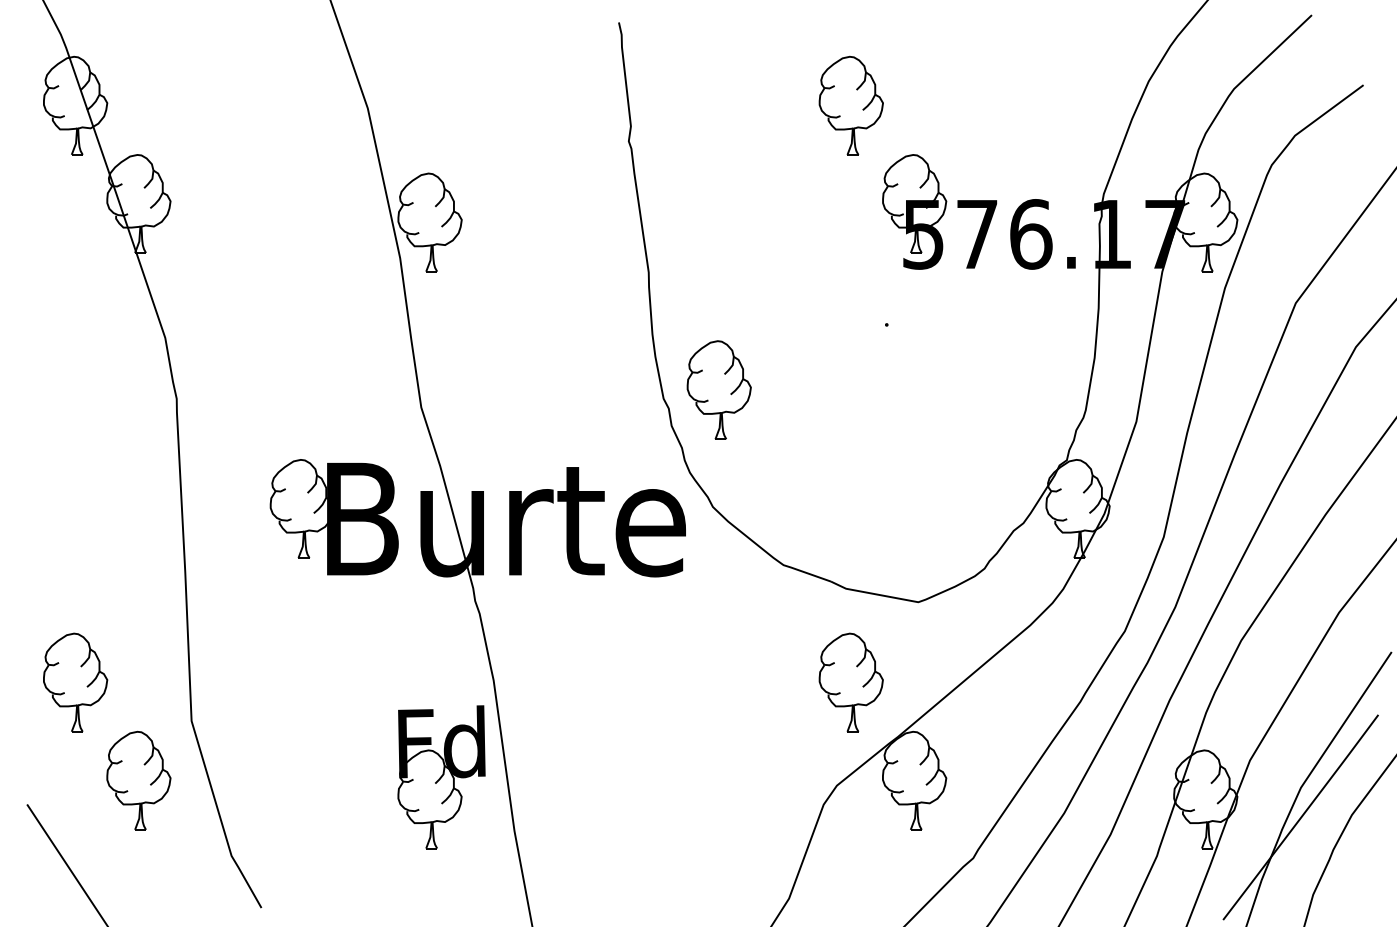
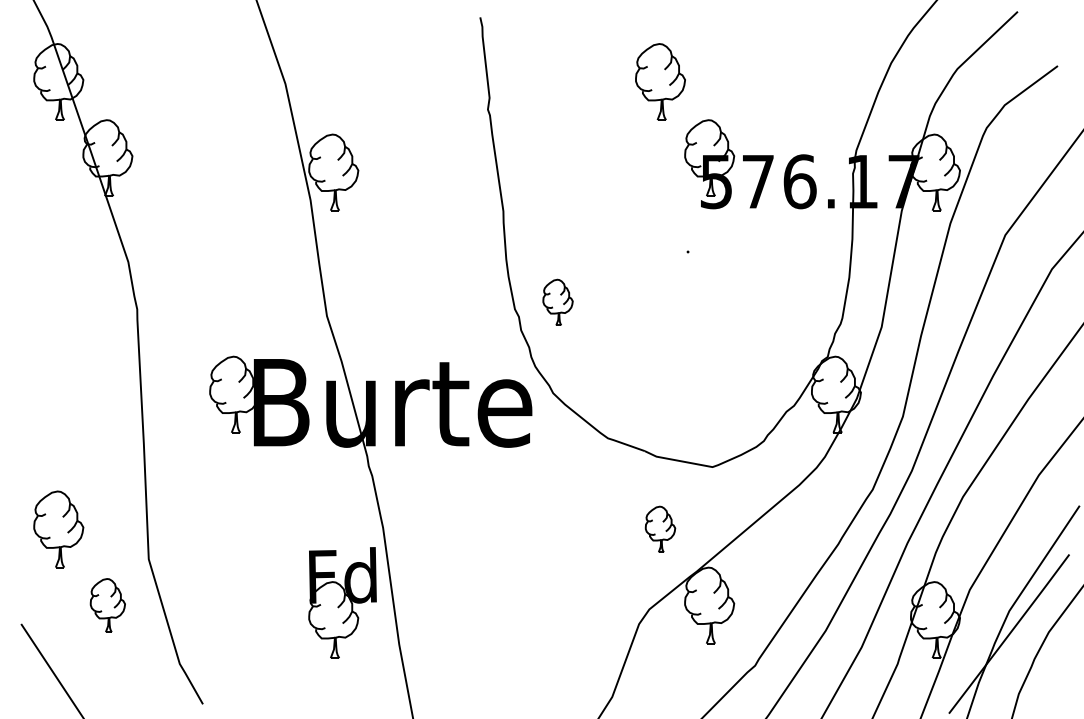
part: (718, 390) -> (557, 302), size x0.6
part: (851, 682) -> (660, 529), size x0.6
part: (138, 780) -> (107, 605), size x0.7

